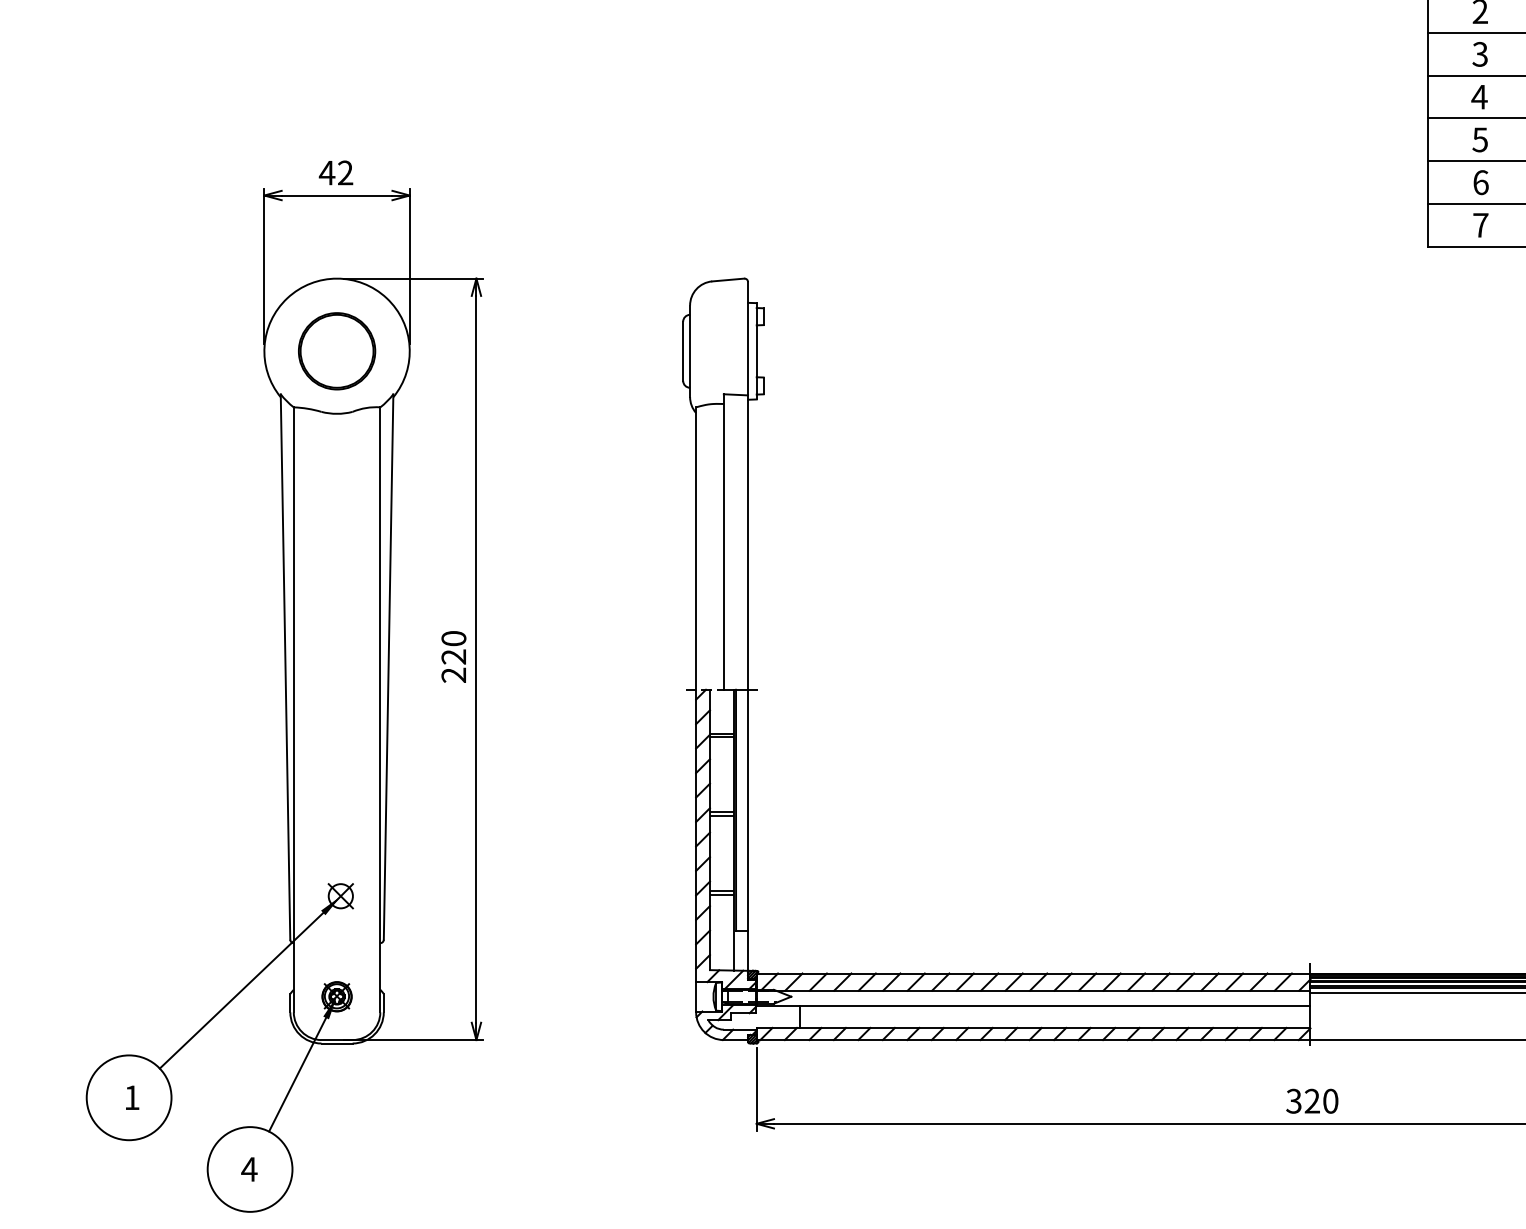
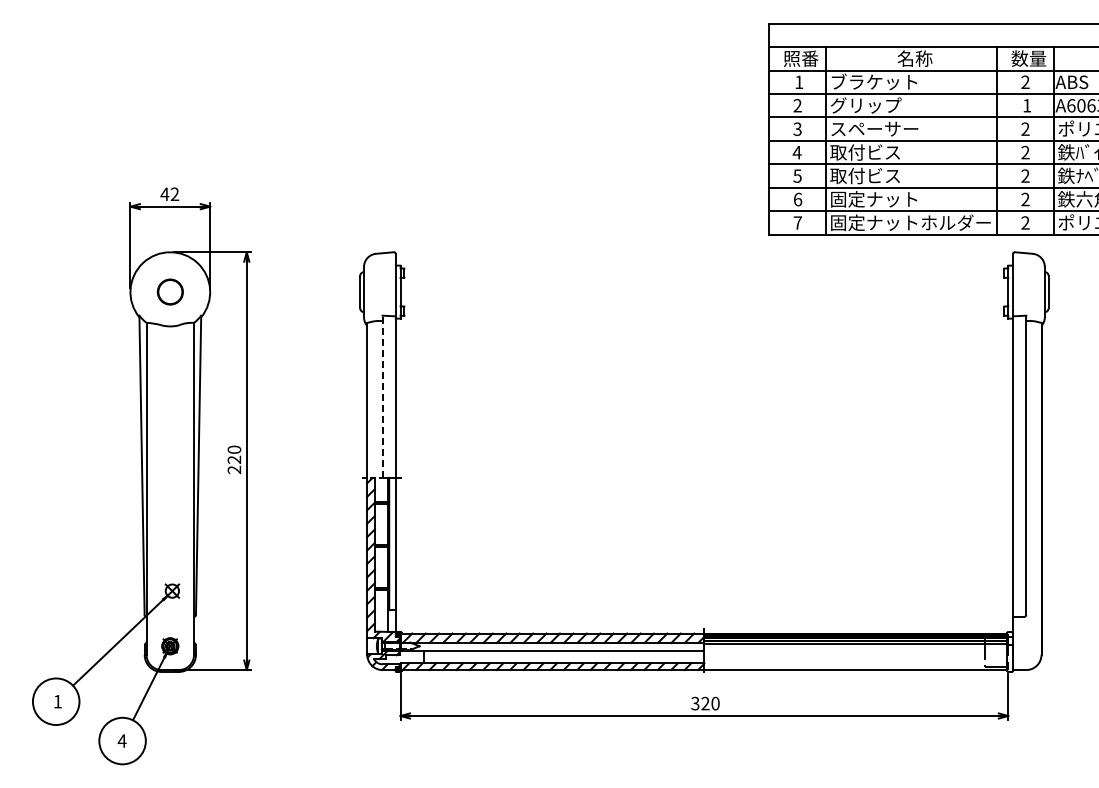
part: (337, 350) -> (170, 291), size x0.6
line: (723, 541) -> (382, 396), solid -> dashed

